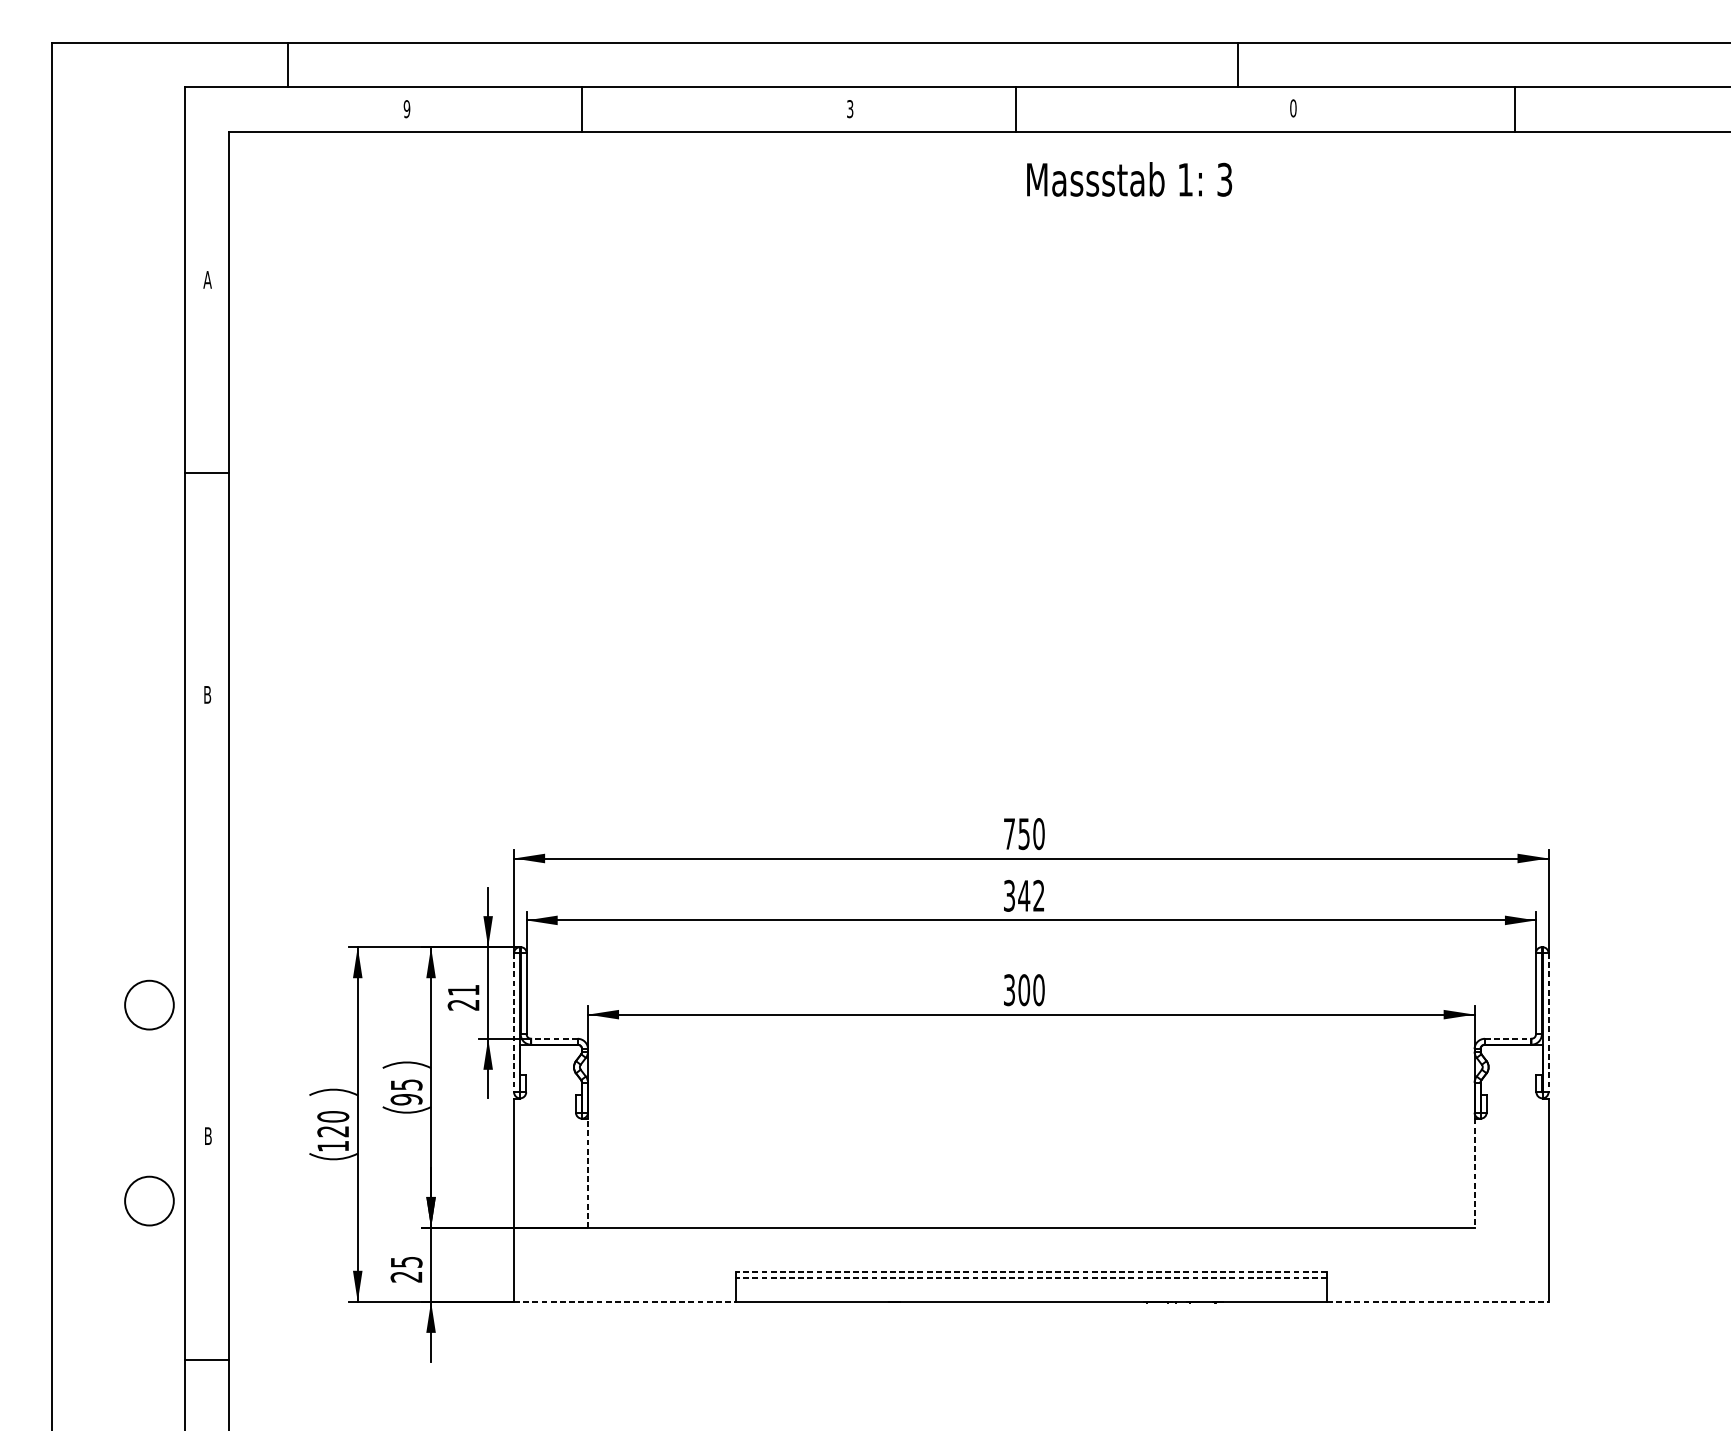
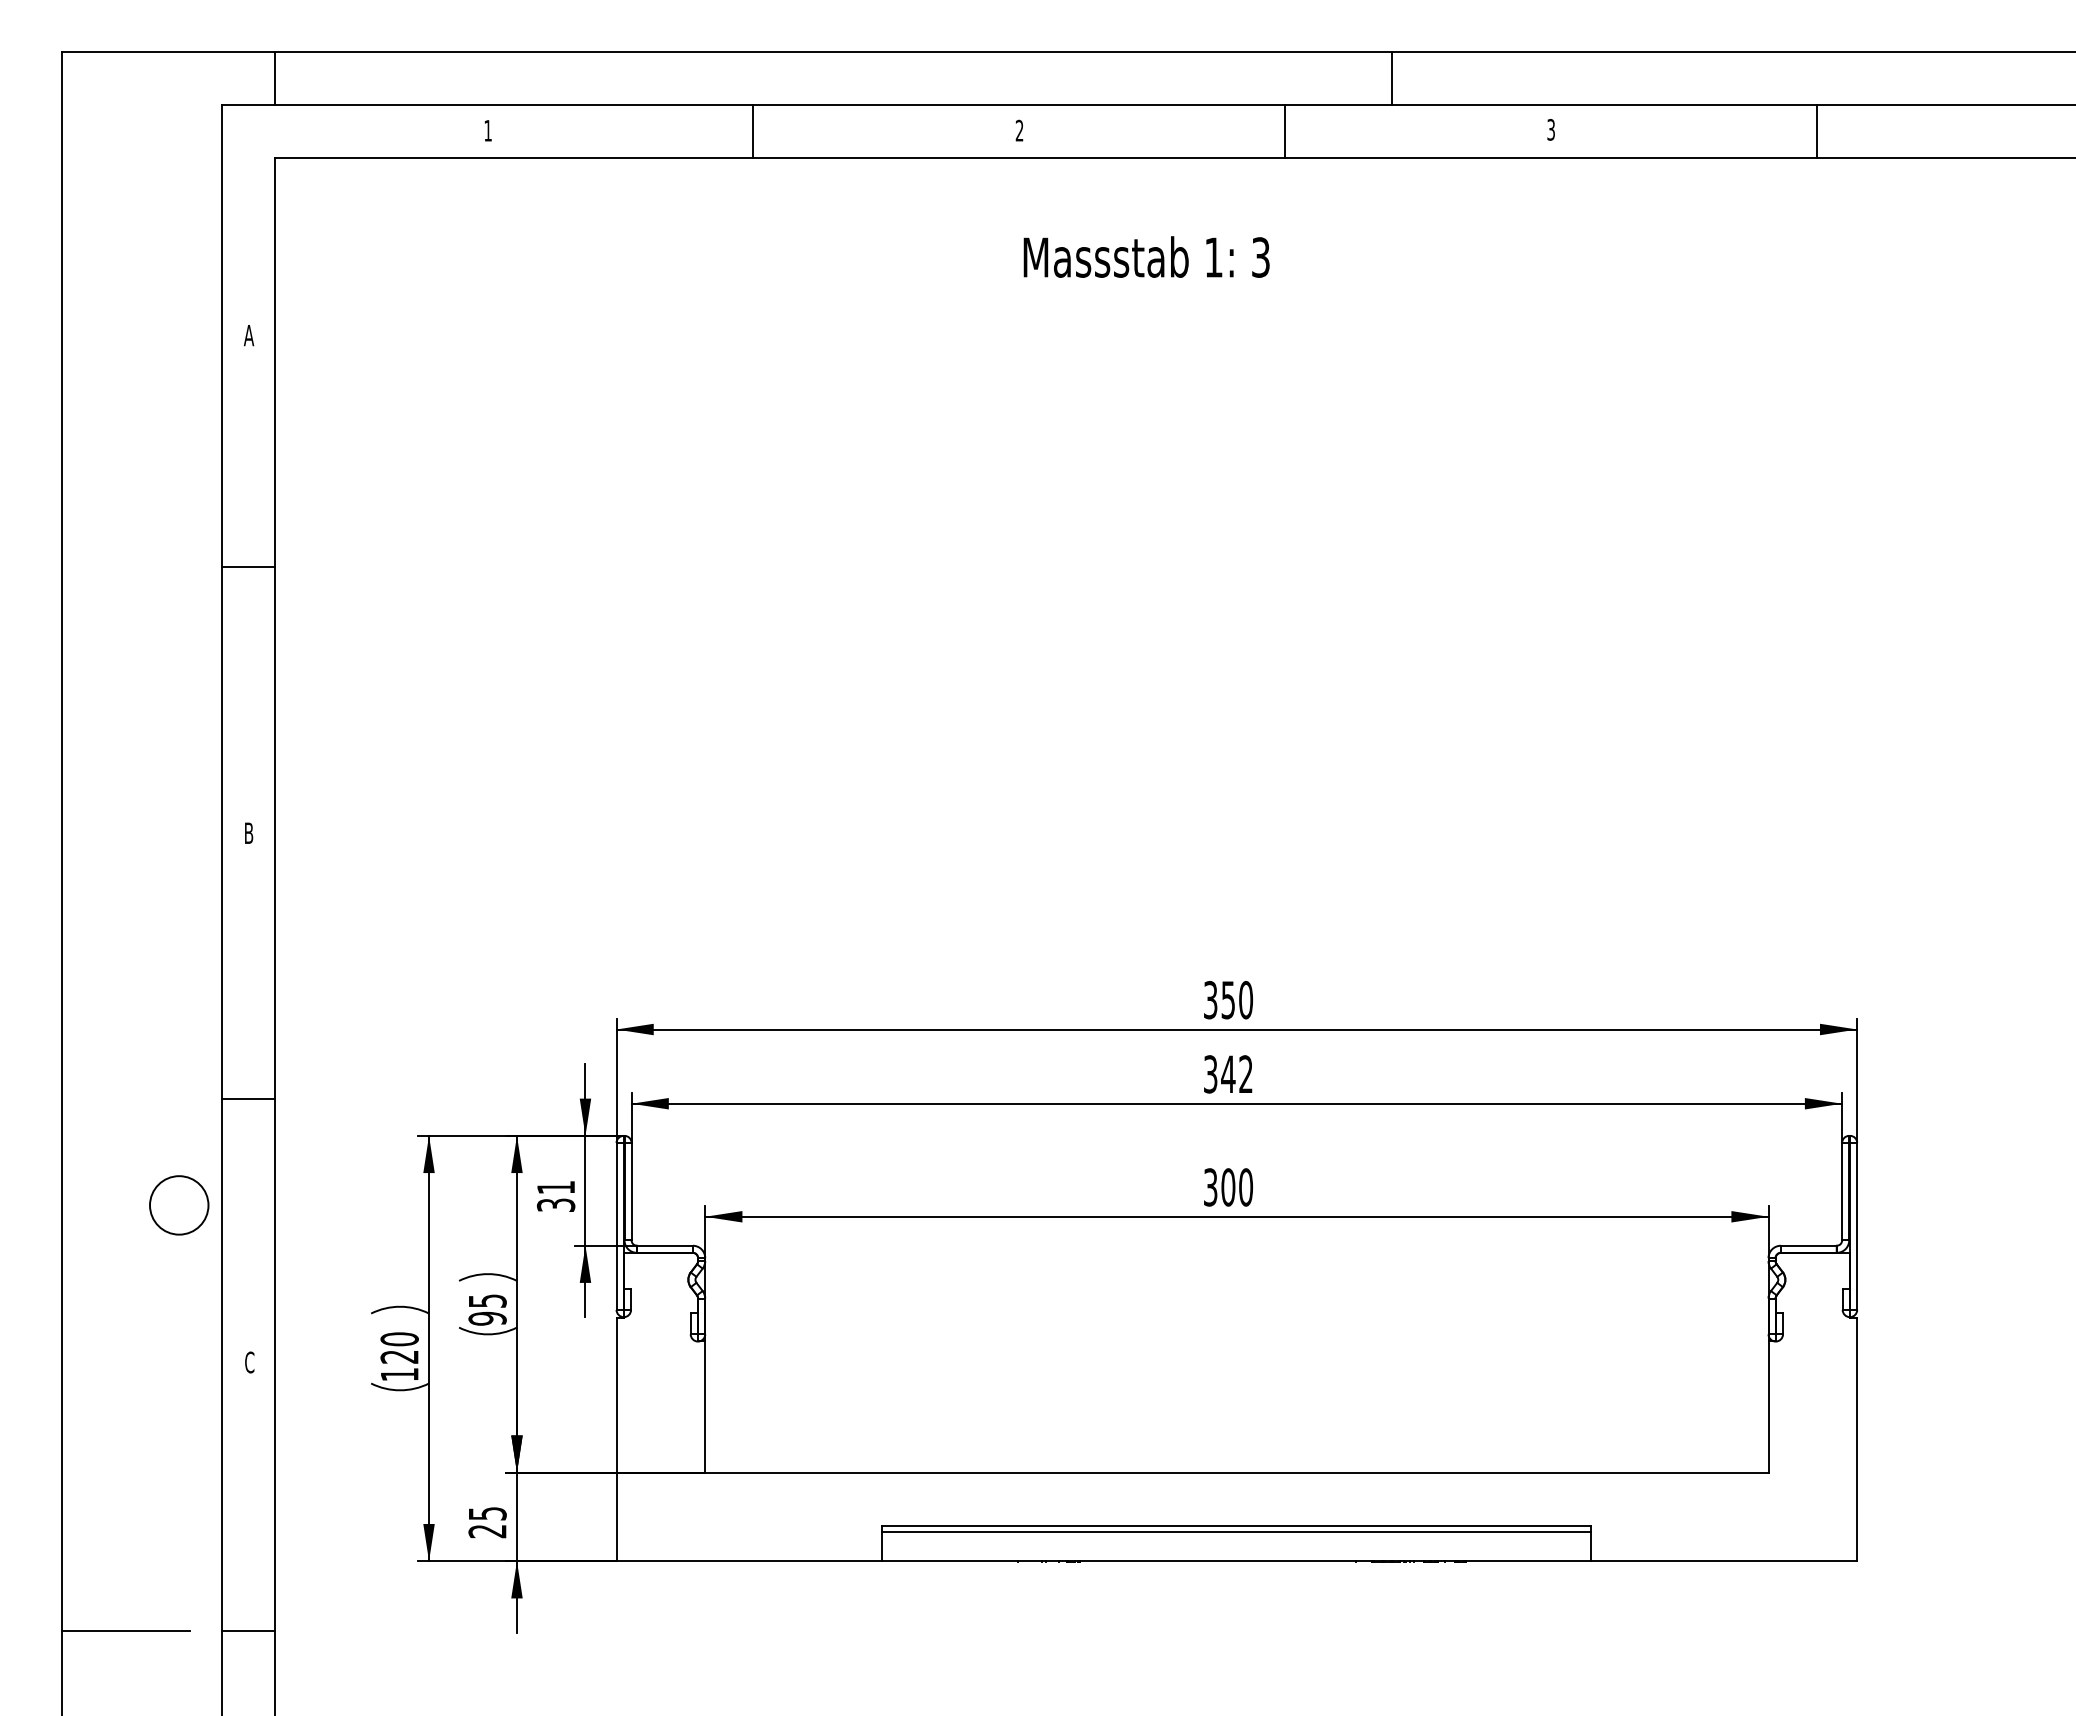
line: (287, 64) -> (274, 77), moved
line: (1237, 64) -> (1391, 77), moved
text: (407, 108) -> (488, 130), 9 -> 1
line: (582, 108) -> (753, 130), moved
text: (850, 108) -> (1019, 130), 3 -> 2
line: (1016, 108) -> (1285, 130), moved
text: (1293, 108) -> (1551, 129), 0 -> 3
text: (1129, 178) -> (1146, 256), moved
text: (1009, 834) -> (1210, 1000), 750 -> 350
line: (206, 916) -> (247, 1099), added
text: (464, 1004) -> (556, 1204), 21 -> 31
line: (514, 1022) -> (616, 1226), dashed -> solid
line: (1548, 1022) -> (1857, 1226), dashed -> solid
line: (554, 1038) -> (664, 1245), dashed -> solid
line: (1507, 1038) -> (1808, 1245), dashed -> solid
text: (208, 1136) -> (249, 1362), B -> C
line: (588, 1173) -> (705, 1407), dashed -> solid
line: (1474, 1173) -> (1768, 1407), dashed -> solid
circle: (149, 1201) -> (179, 1440), removed
line: (1031, 1272) -> (1236, 1525), dashed -> solid
line: (1031, 1277) -> (1236, 1532), dashed -> solid
line: (624, 1302) -> (749, 1561), dashed -> solid
line: (1437, 1302) -> (1724, 1561), dashed -> solid
line: (104, 1359) -> (125, 1630), added

